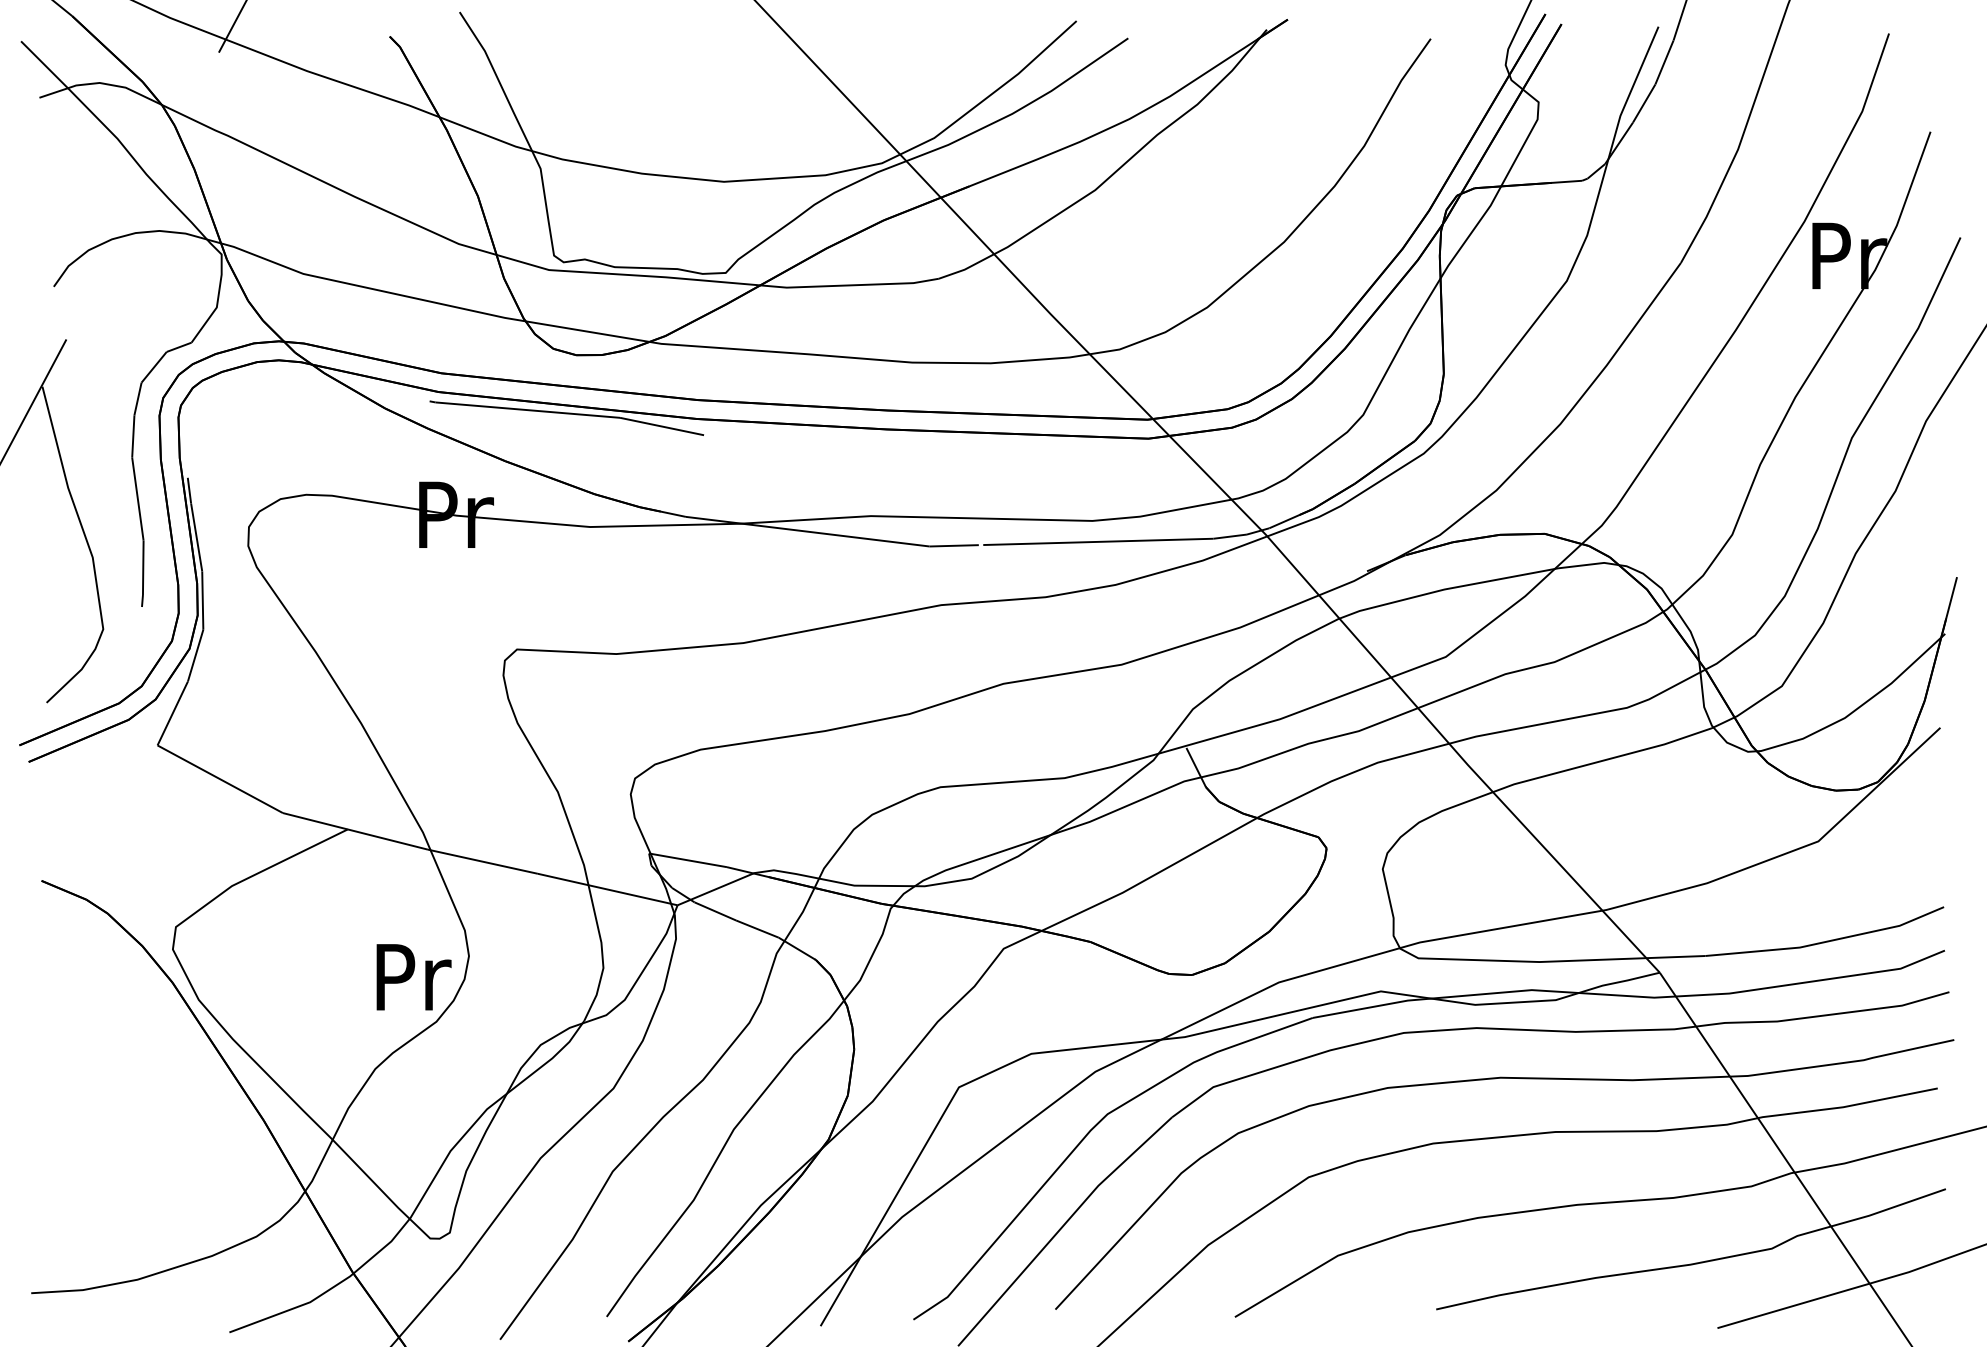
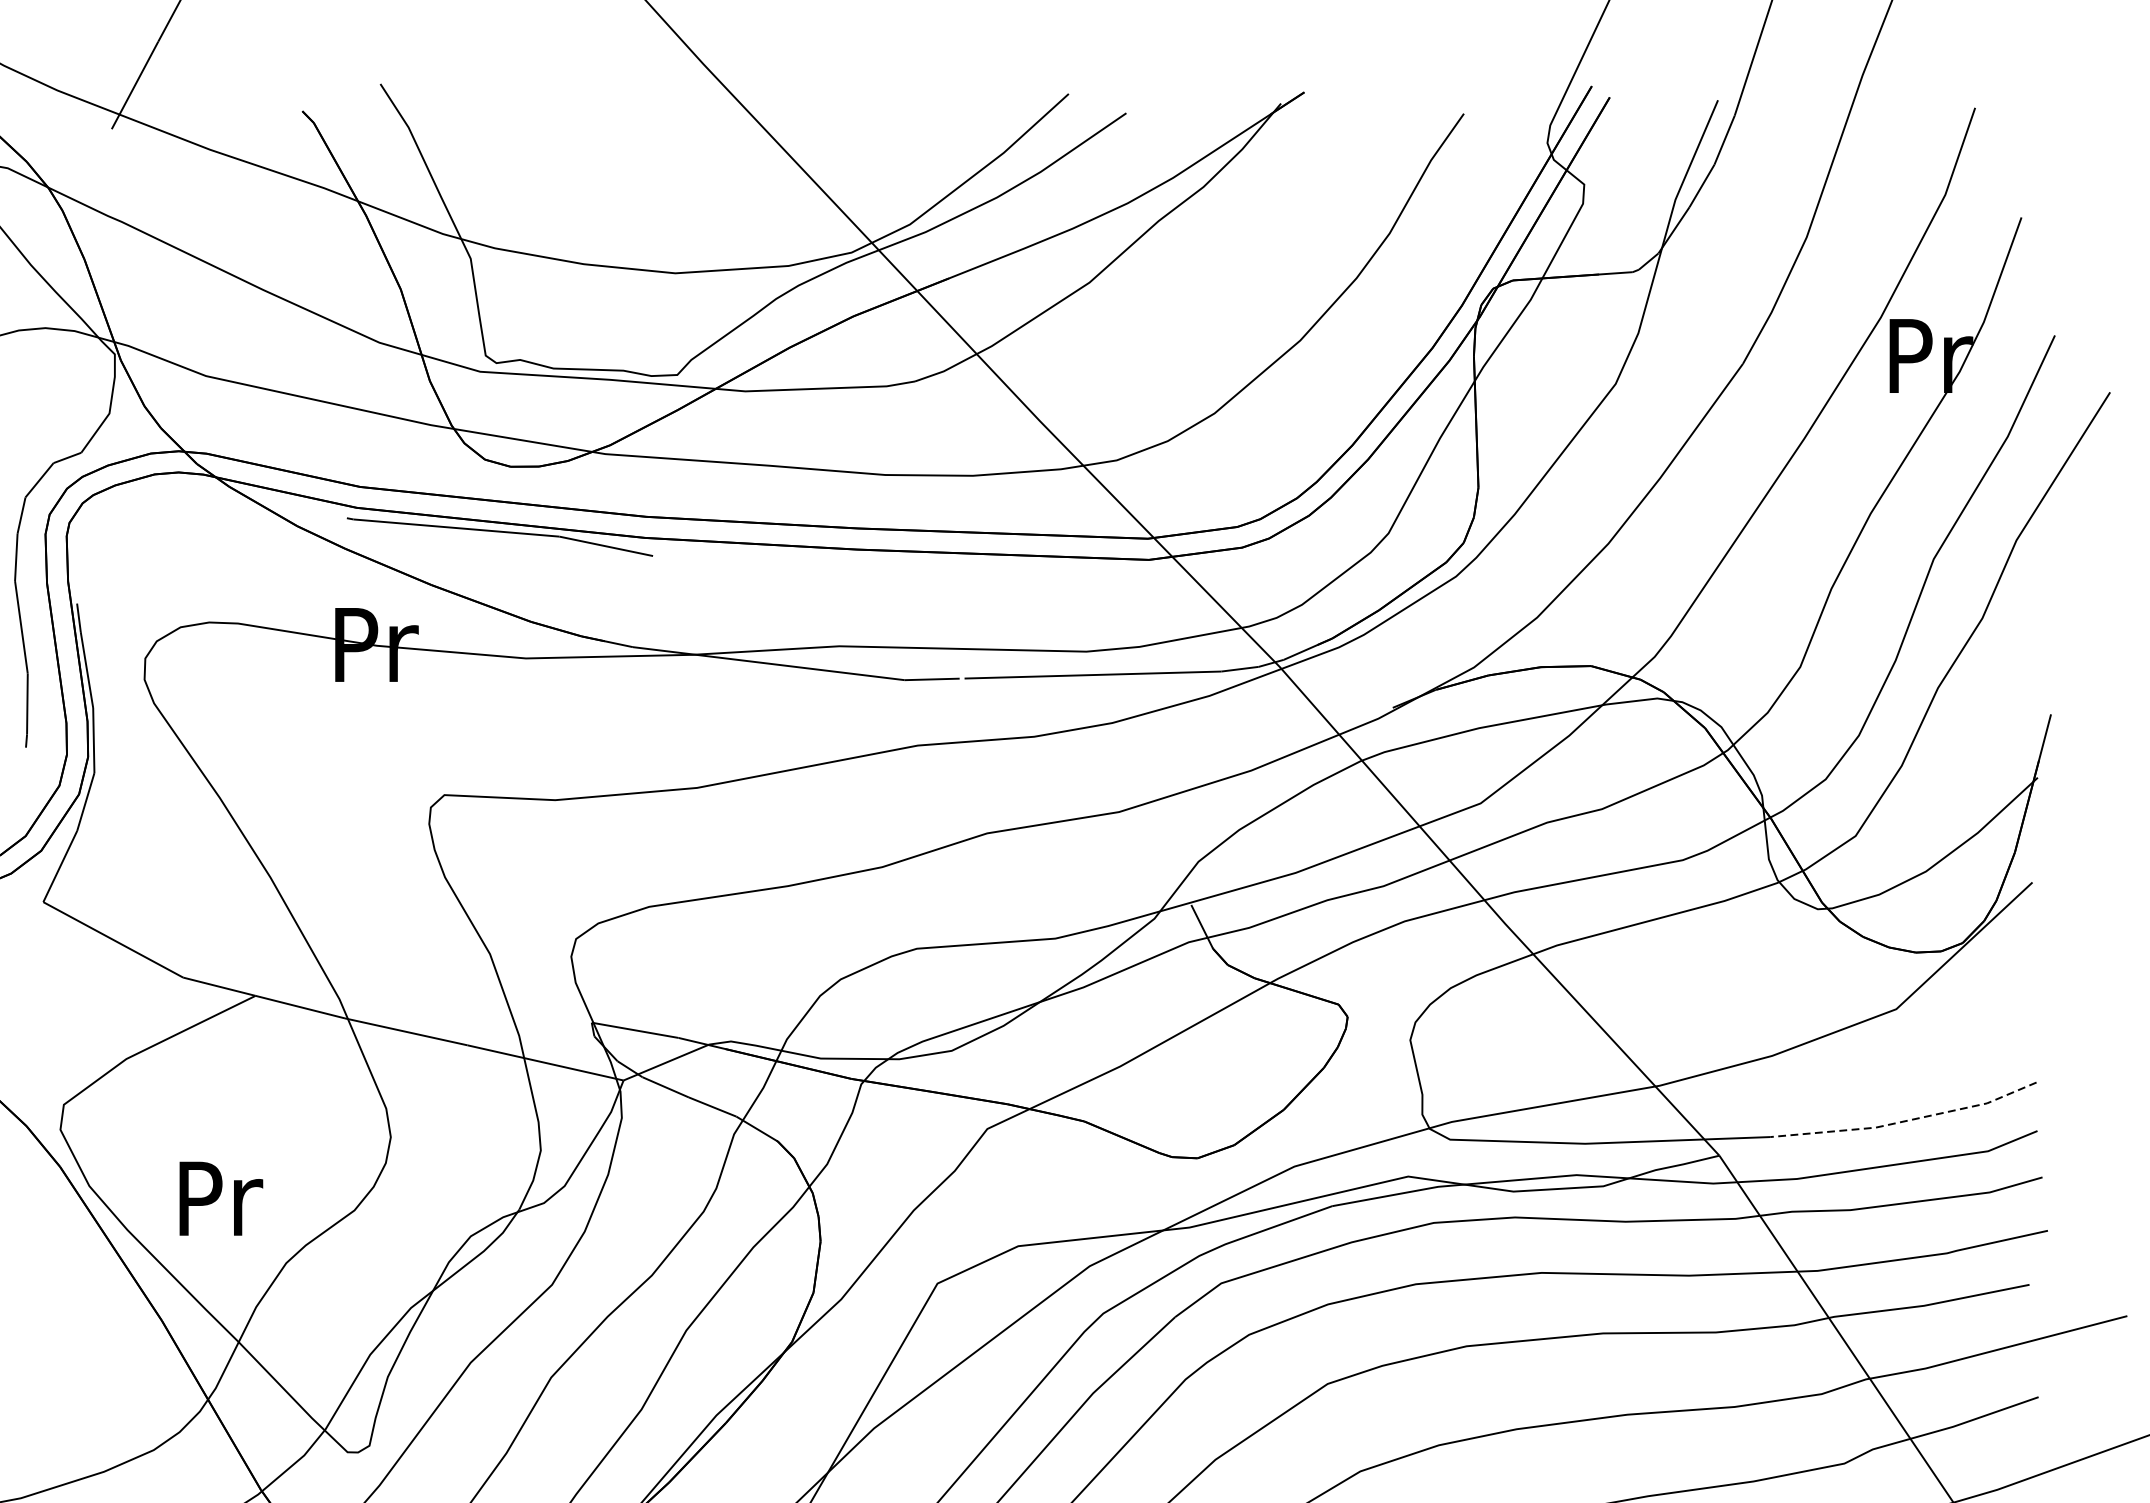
line: (1827, 941) -> (1906, 1120), solid -> dashed
text: (413, 977) -> (220, 1198), moved

